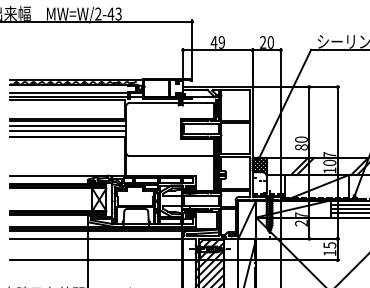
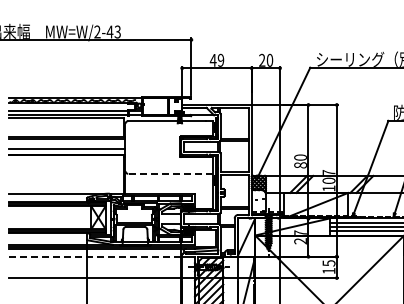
line: (68, 126) -> (67, 144), removed
line: (171, 155) -> (170, 173), solid -> dashed
line: (97, 238) -> (96, 256), solid -> dashed

